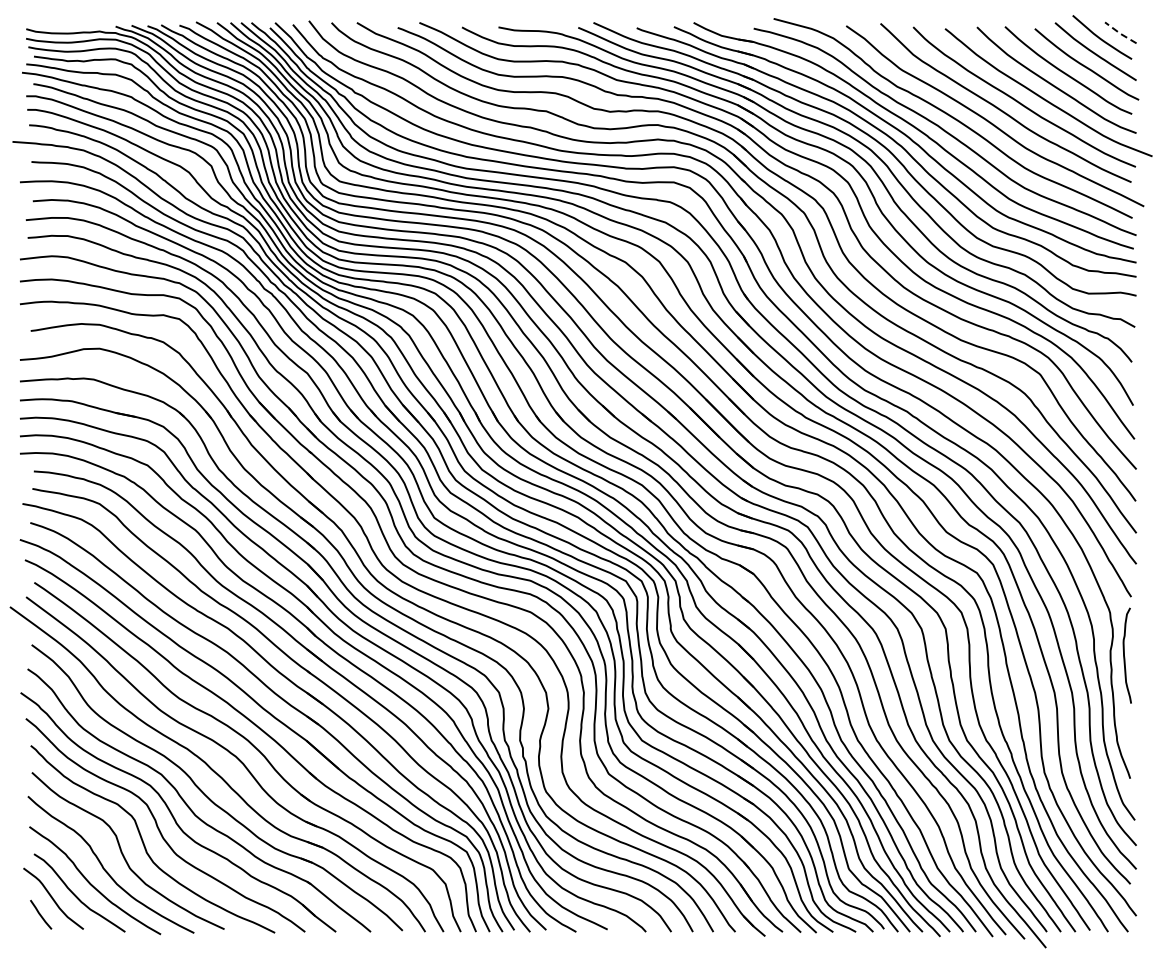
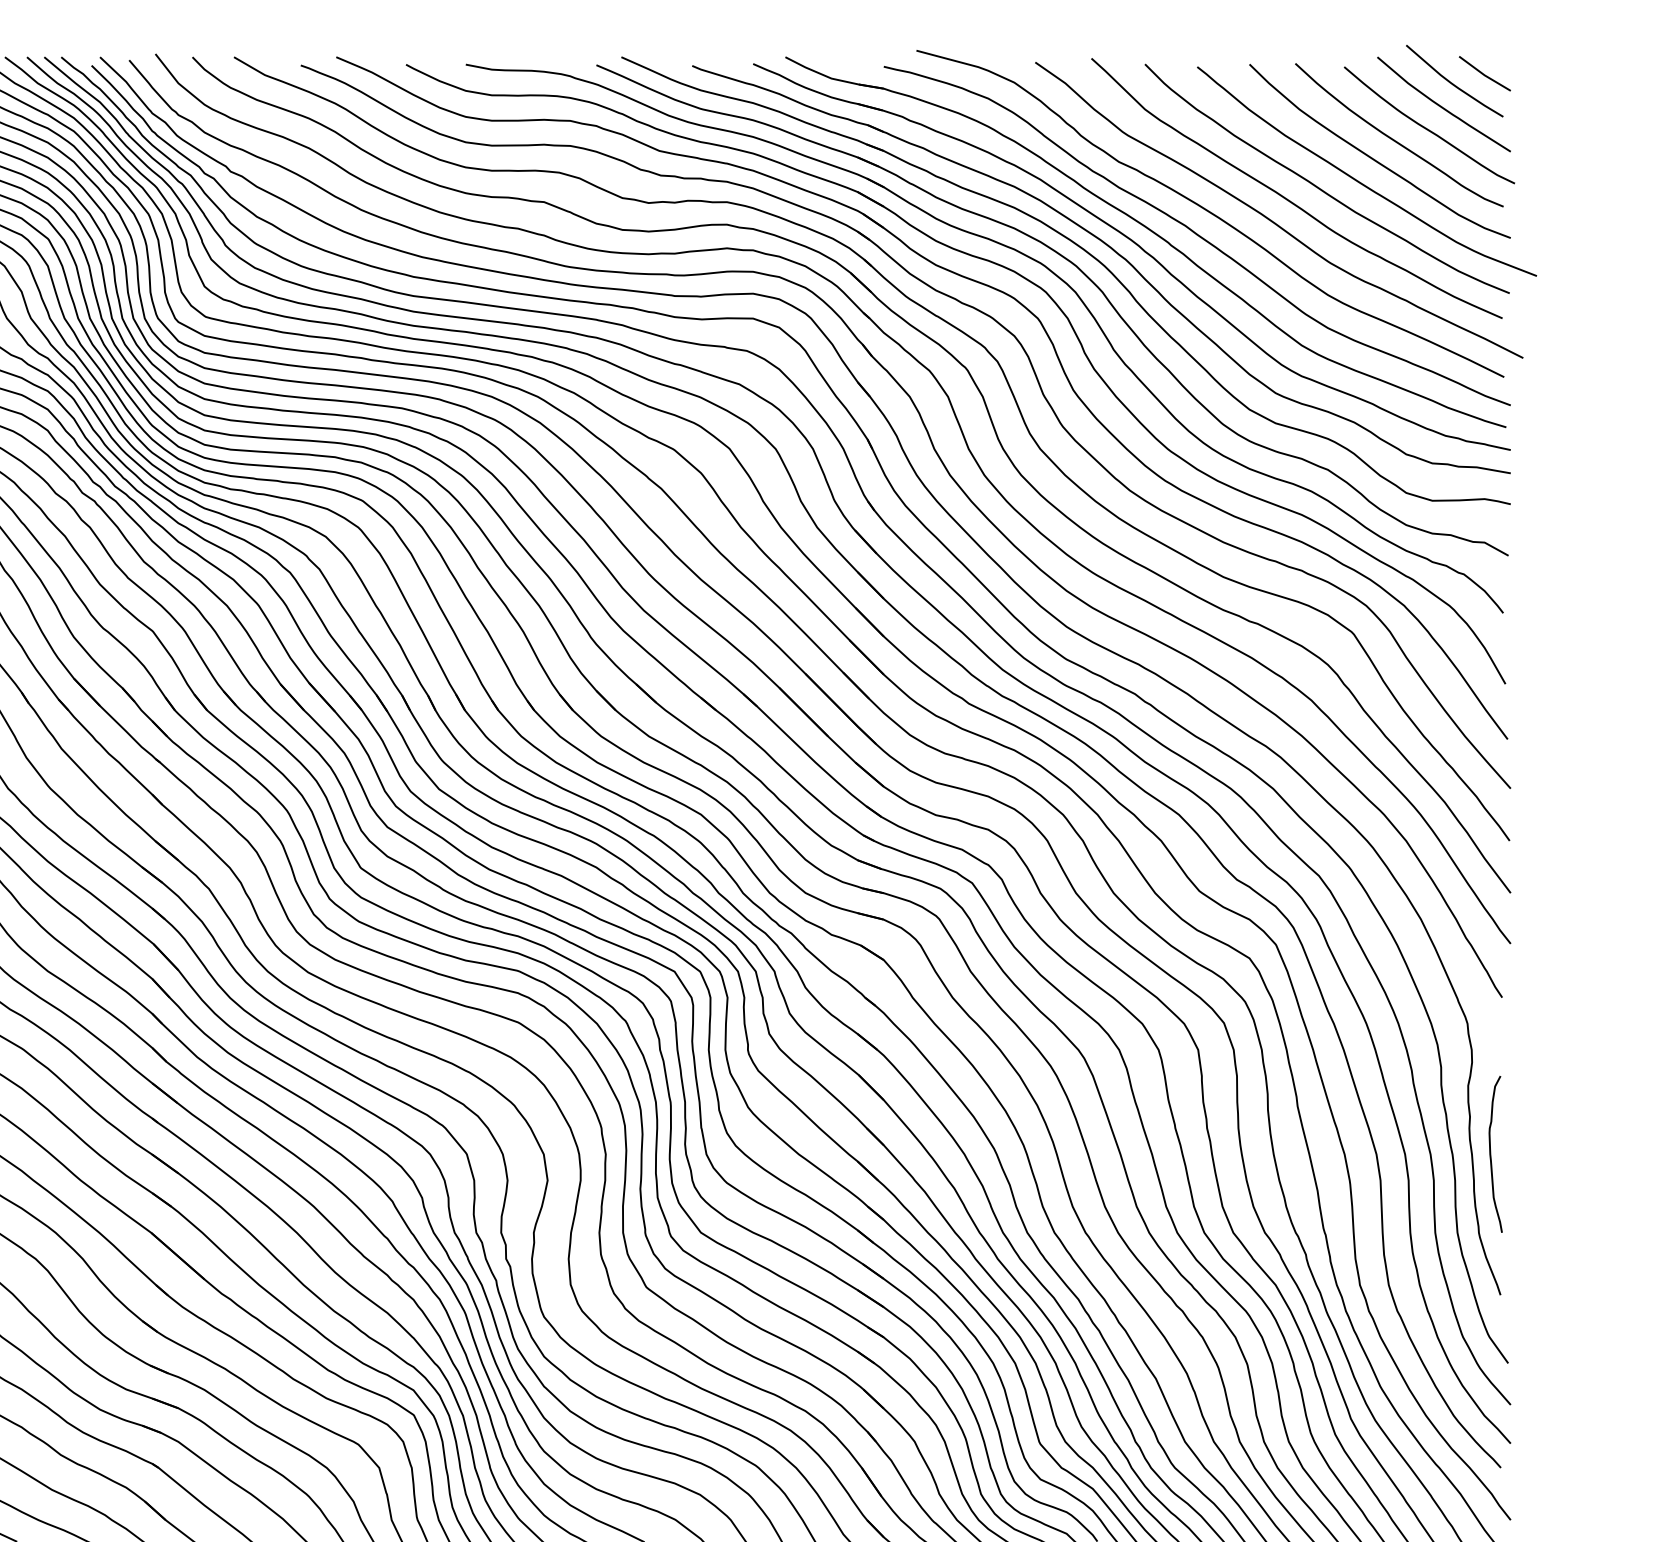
line: (1120, 33) -> (1484, 74), dashed -> solid
curve: (1124, 655) -> (1491, 1153), moved

